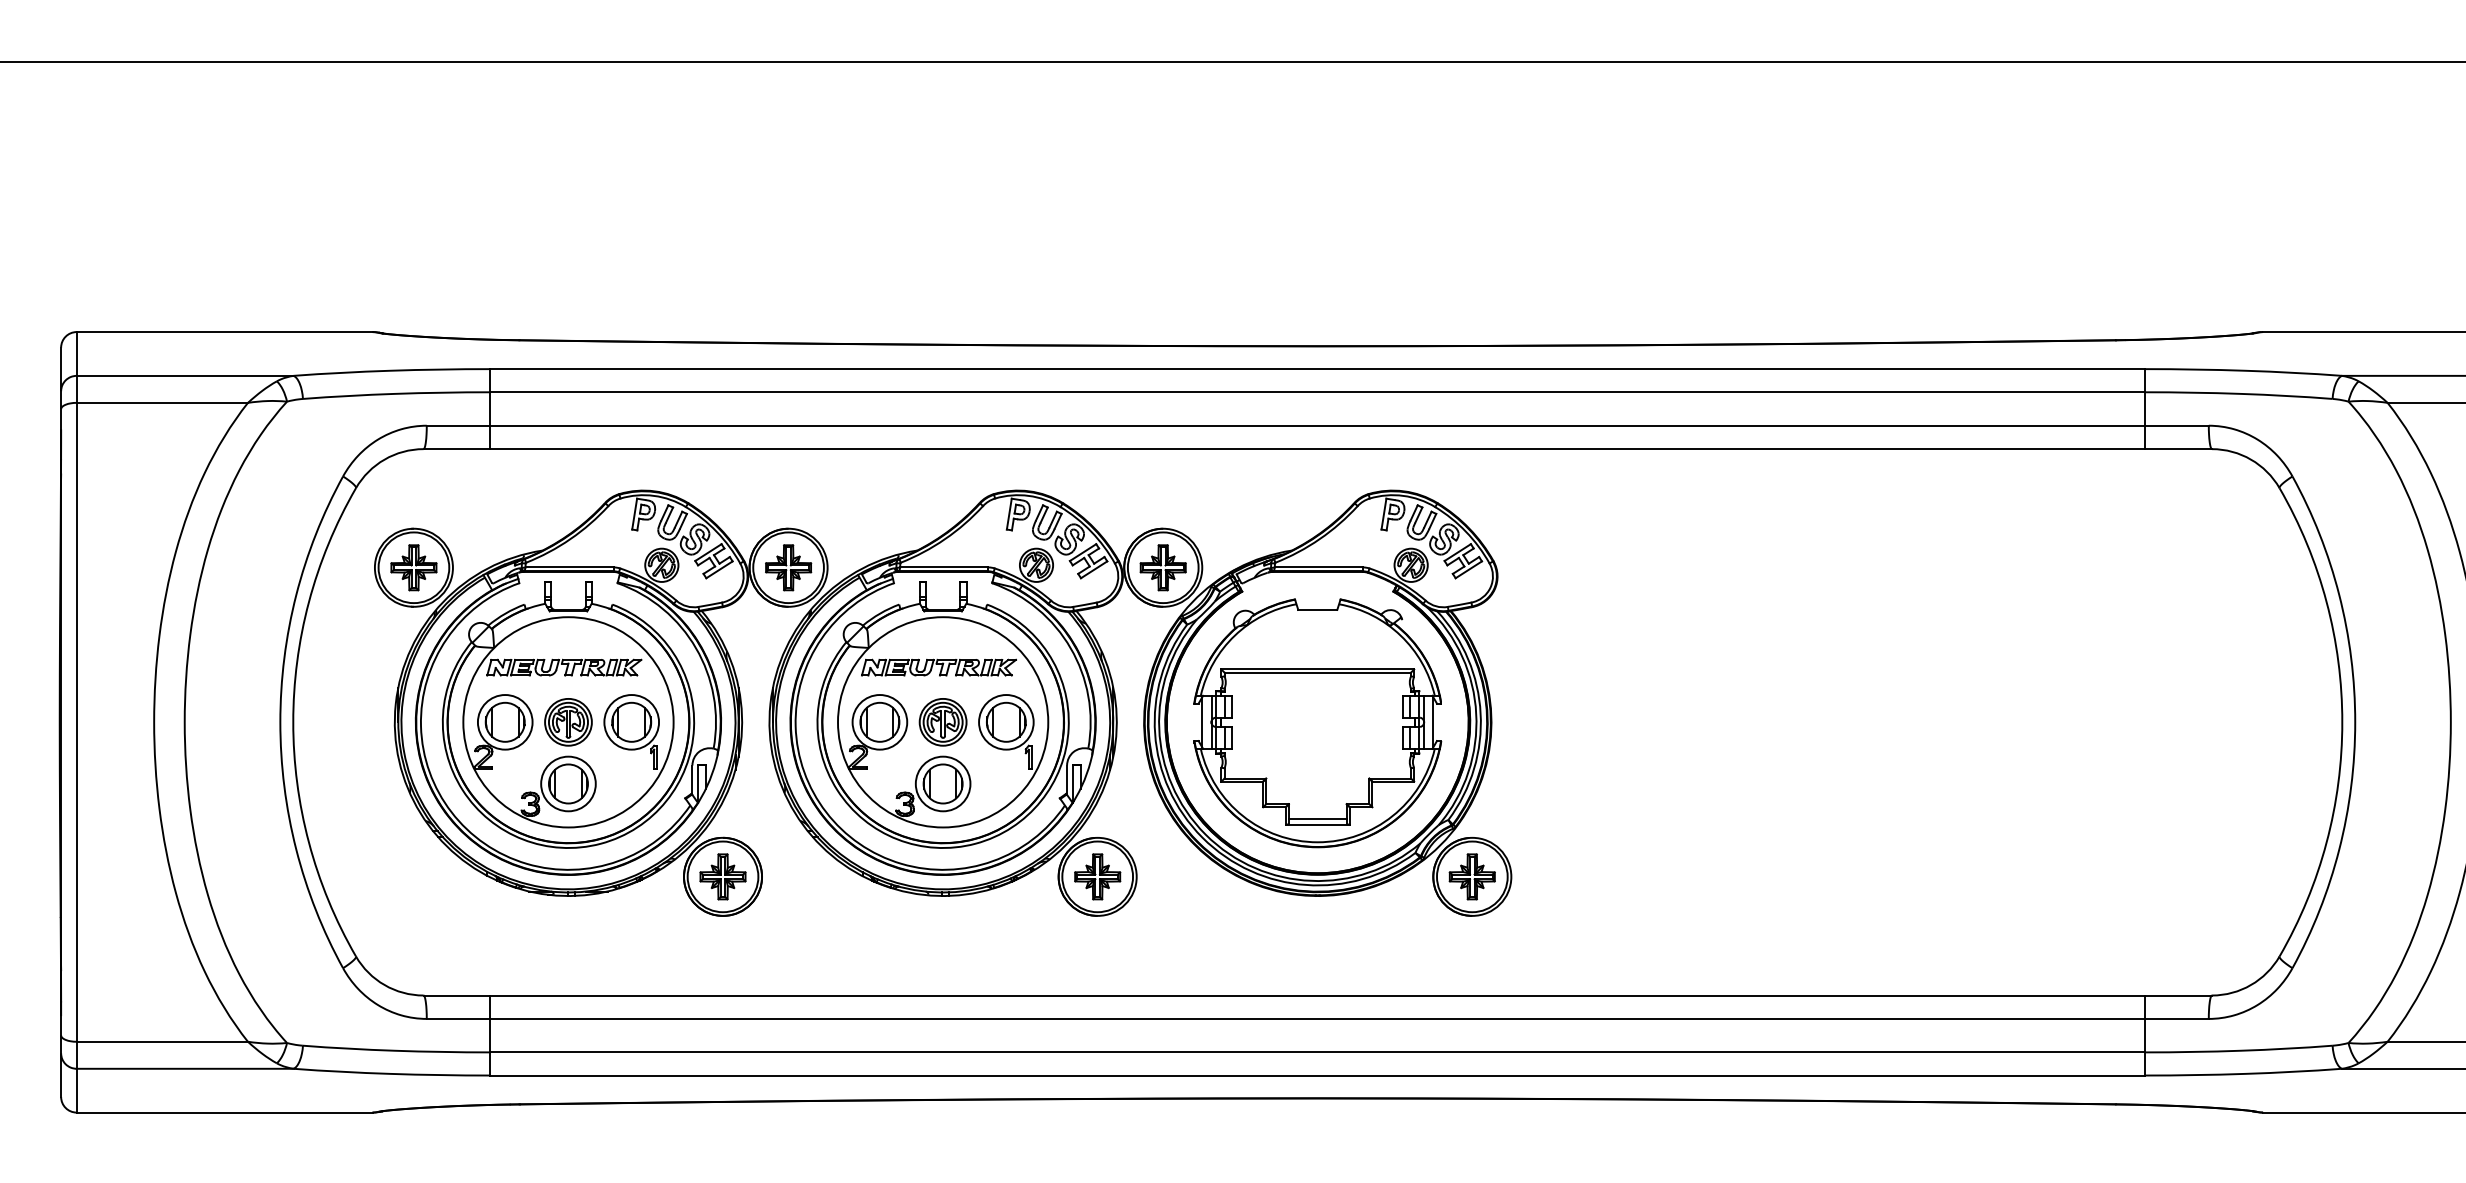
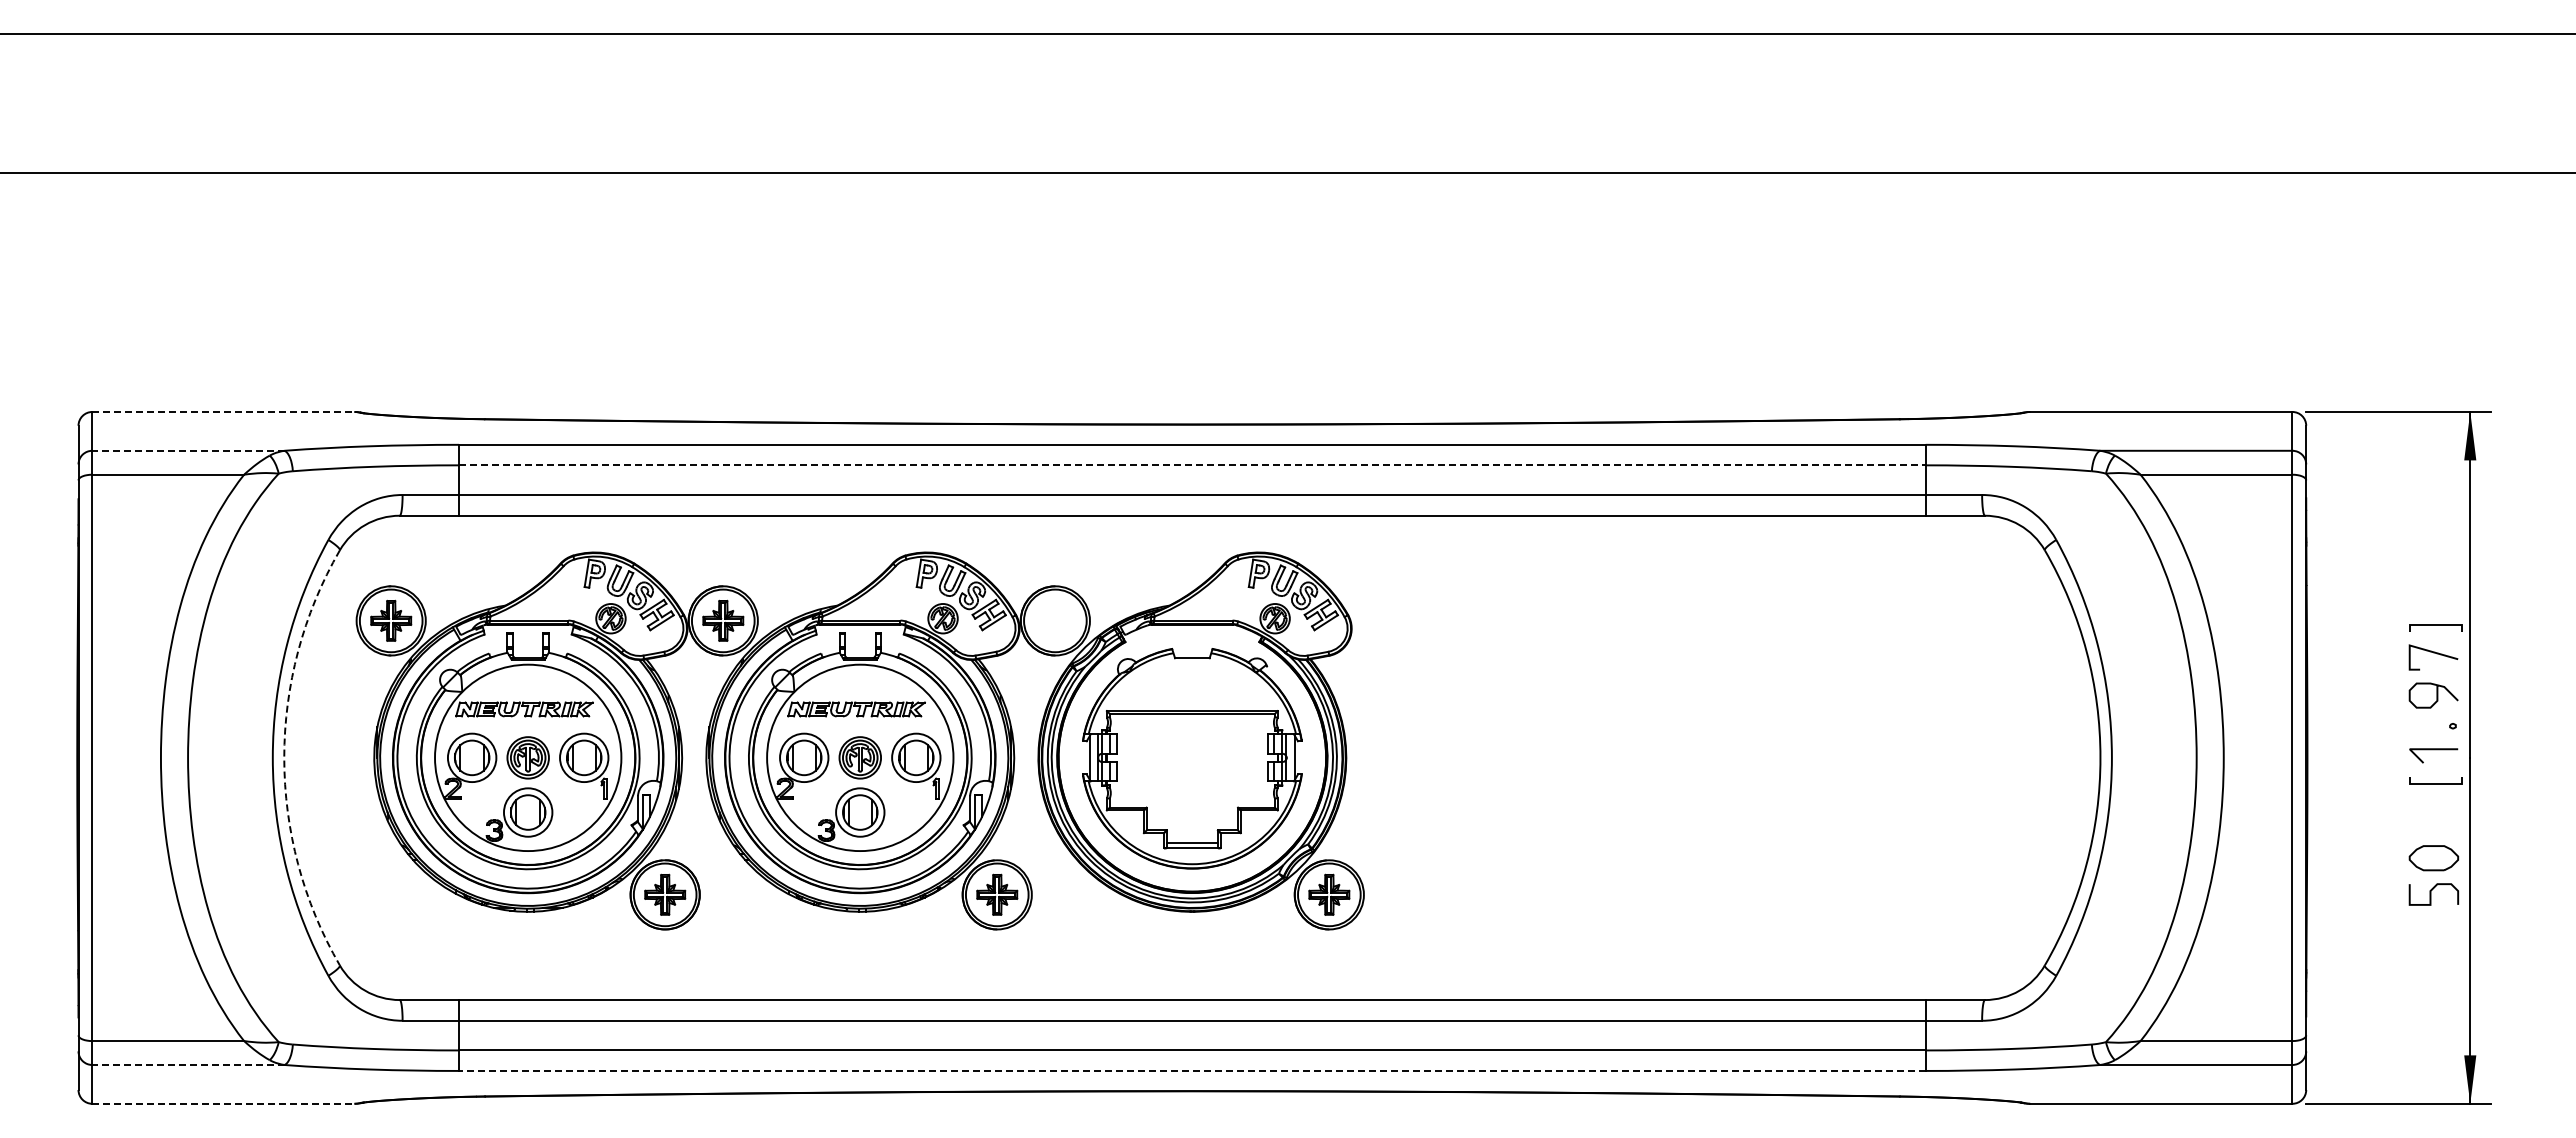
line: (224, 331) -> (223, 411), solid -> dashed
line: (184, 375) -> (187, 450), solid -> dashed
line: (1317, 392) -> (1192, 465), solid -> dashed
part: (1163, 567) -> (1055, 620), removed
arc: (293, 721) -> (284, 757), solid -> dashed
line: (184, 1068) -> (187, 1064), solid -> dashed
line: (1316, 1075) -> (1191, 1070), solid -> dashed
line: (224, 1112) -> (223, 1103), solid -> dashed

